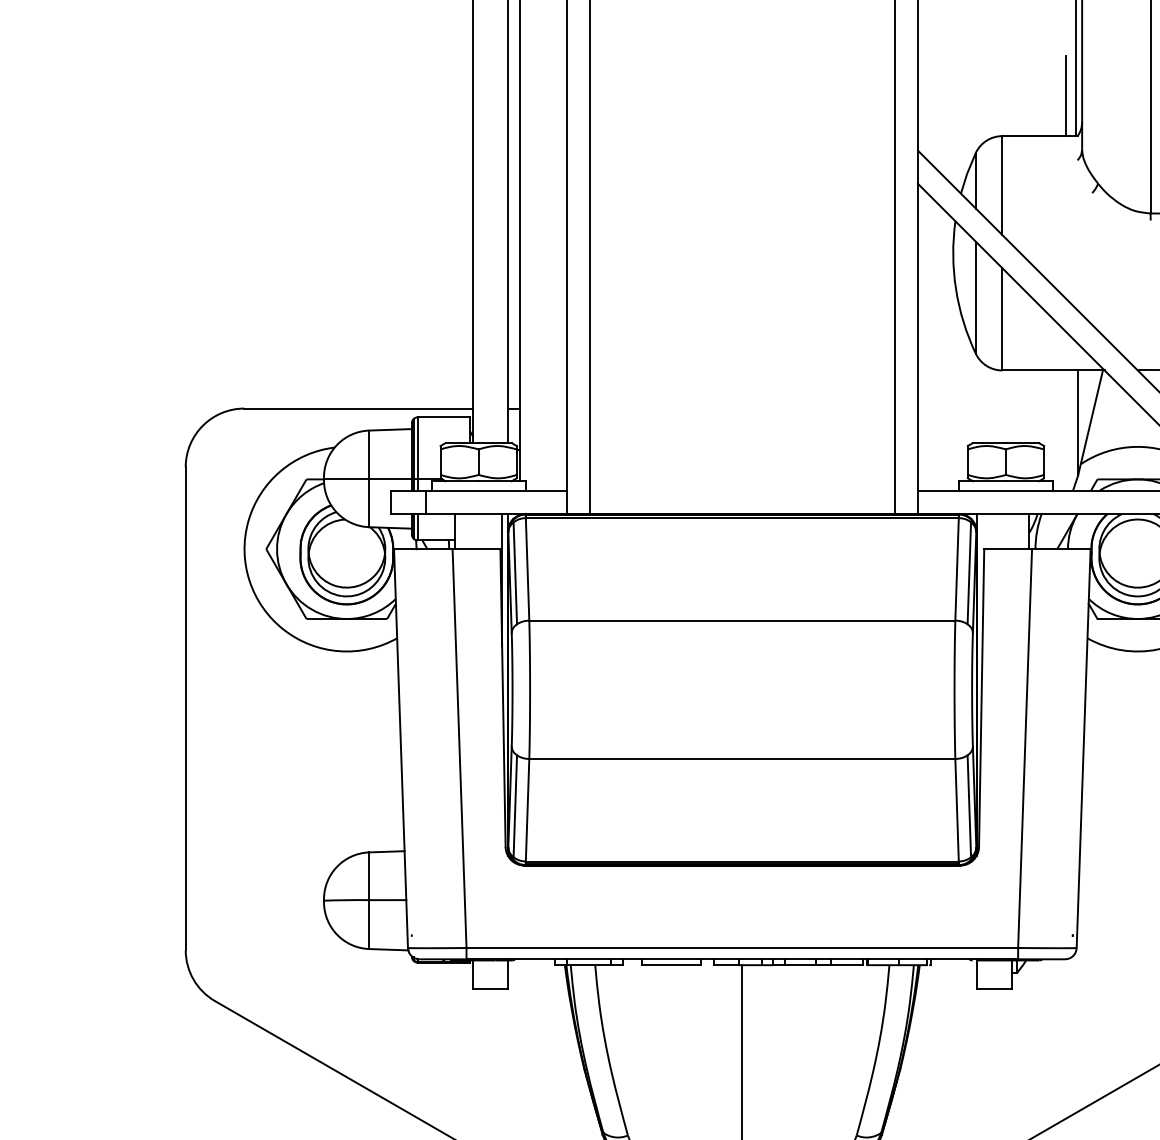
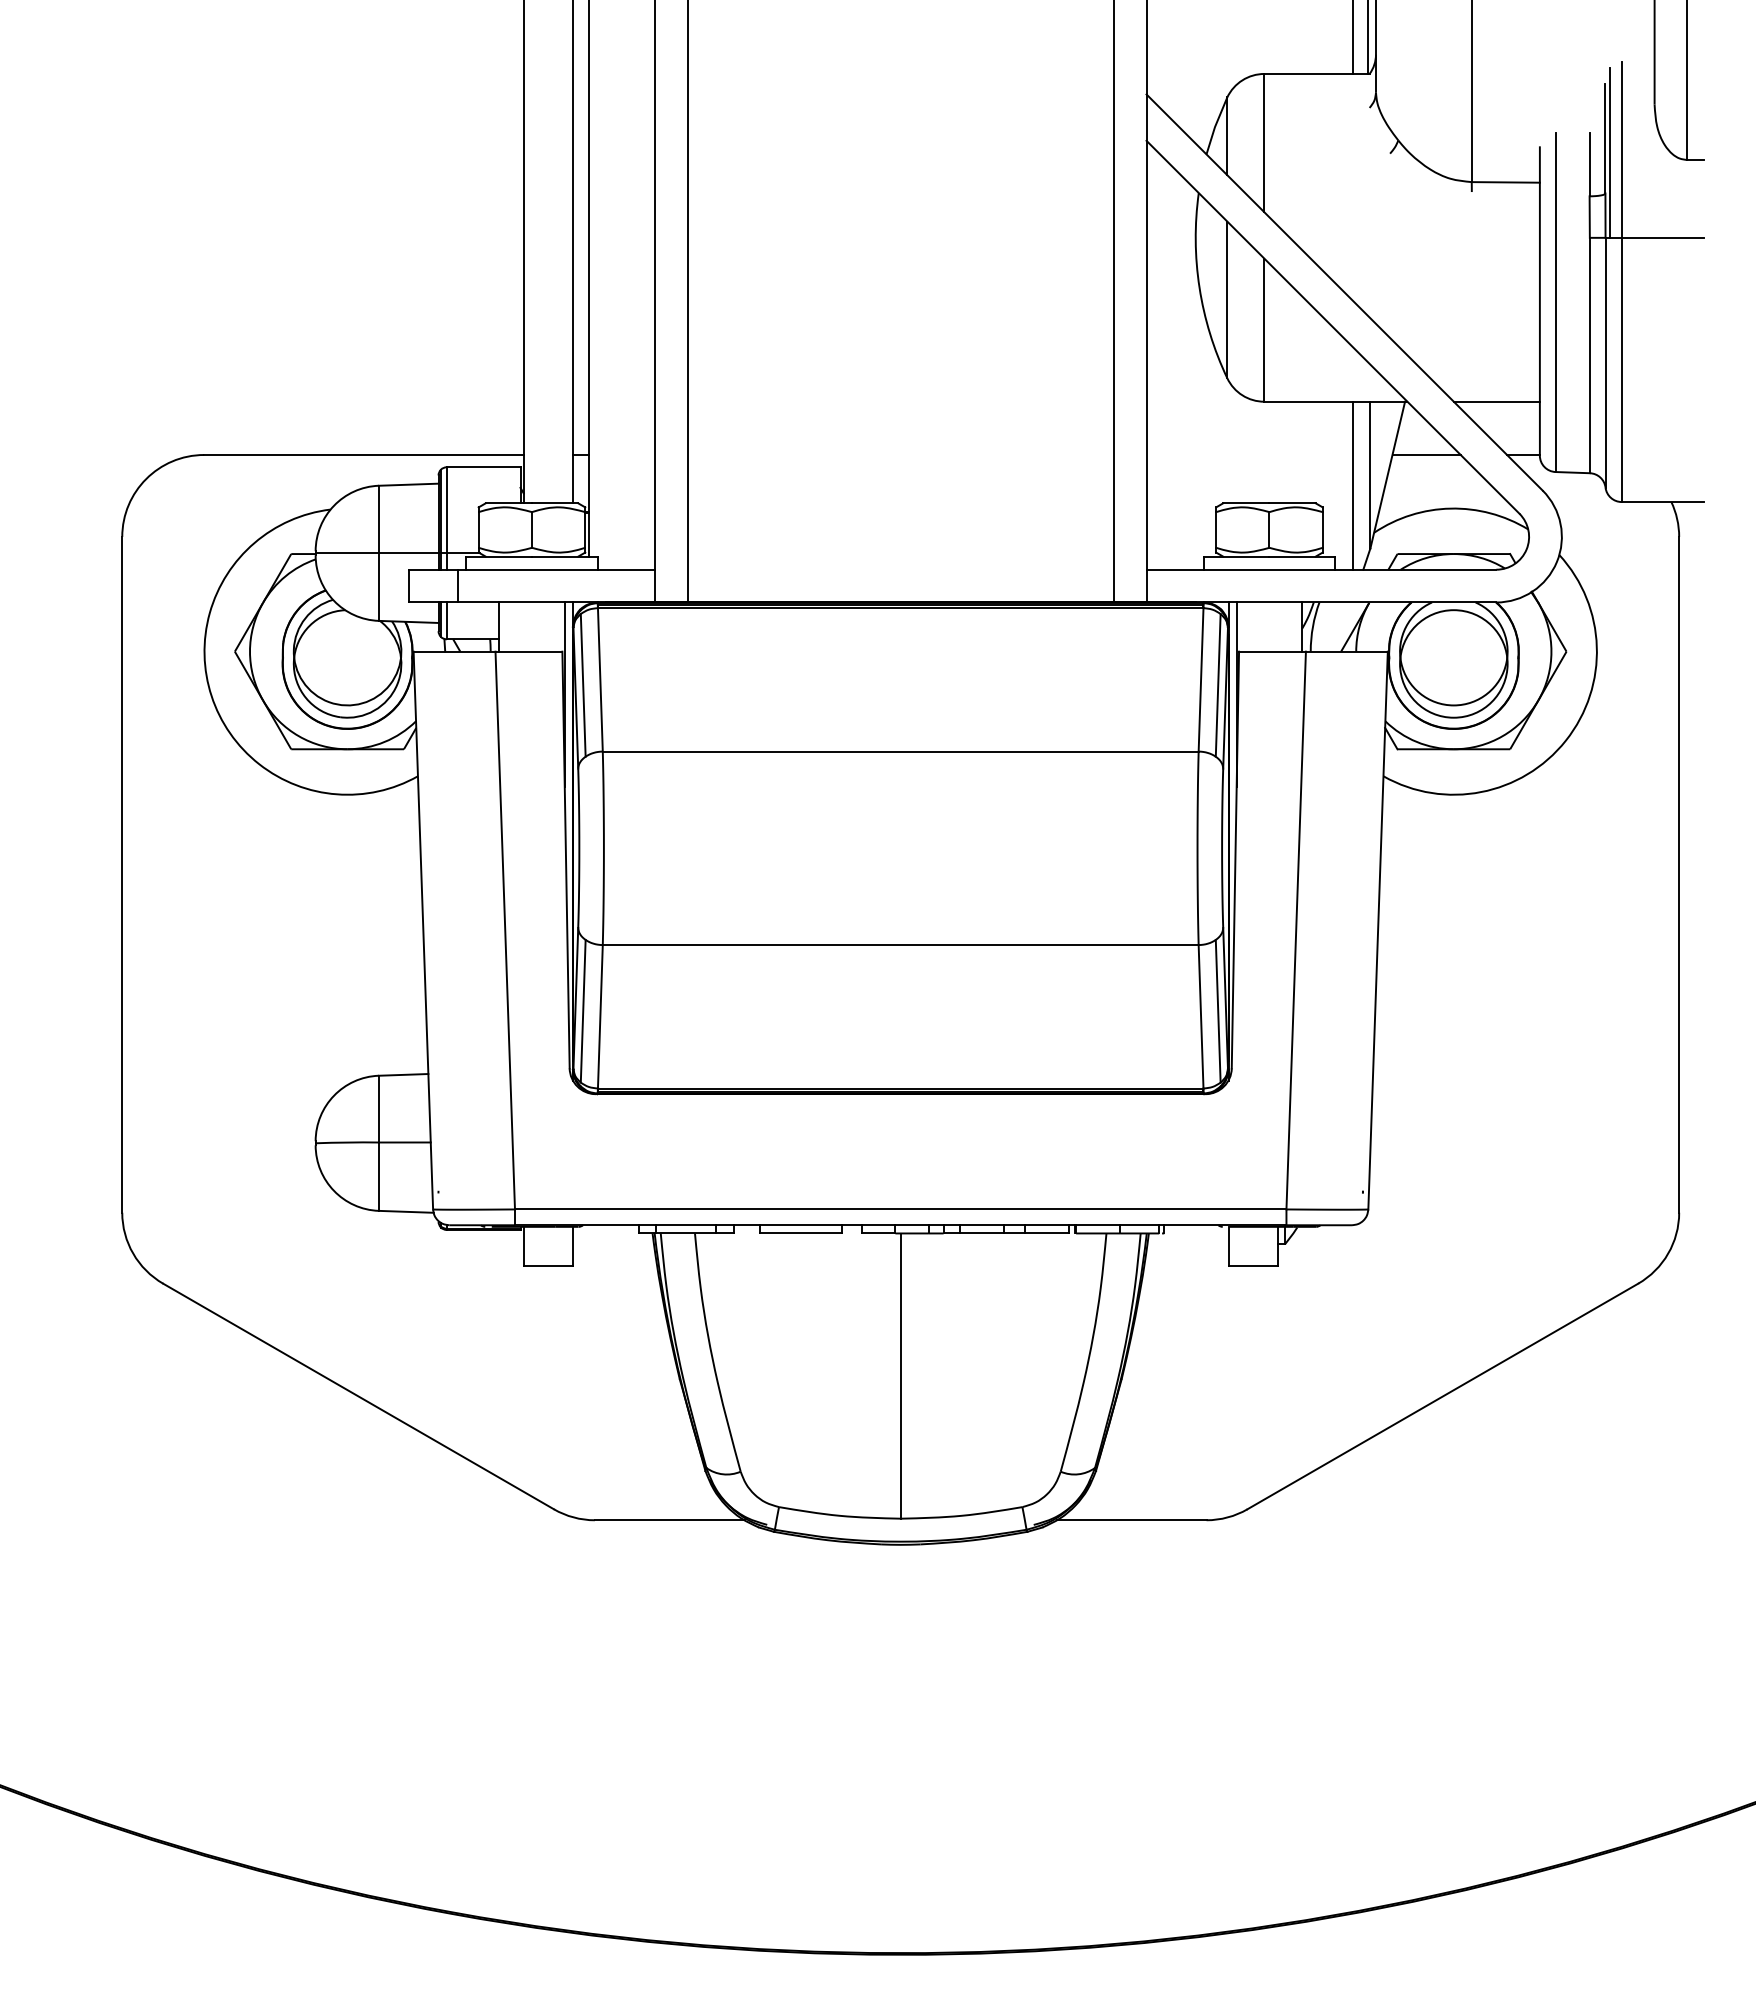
line: (1118, 408) -> (1426, 455), added
line: (1066, 430) -> (1353, 485), added
line: (982, 579) -> (1236, 694), added

